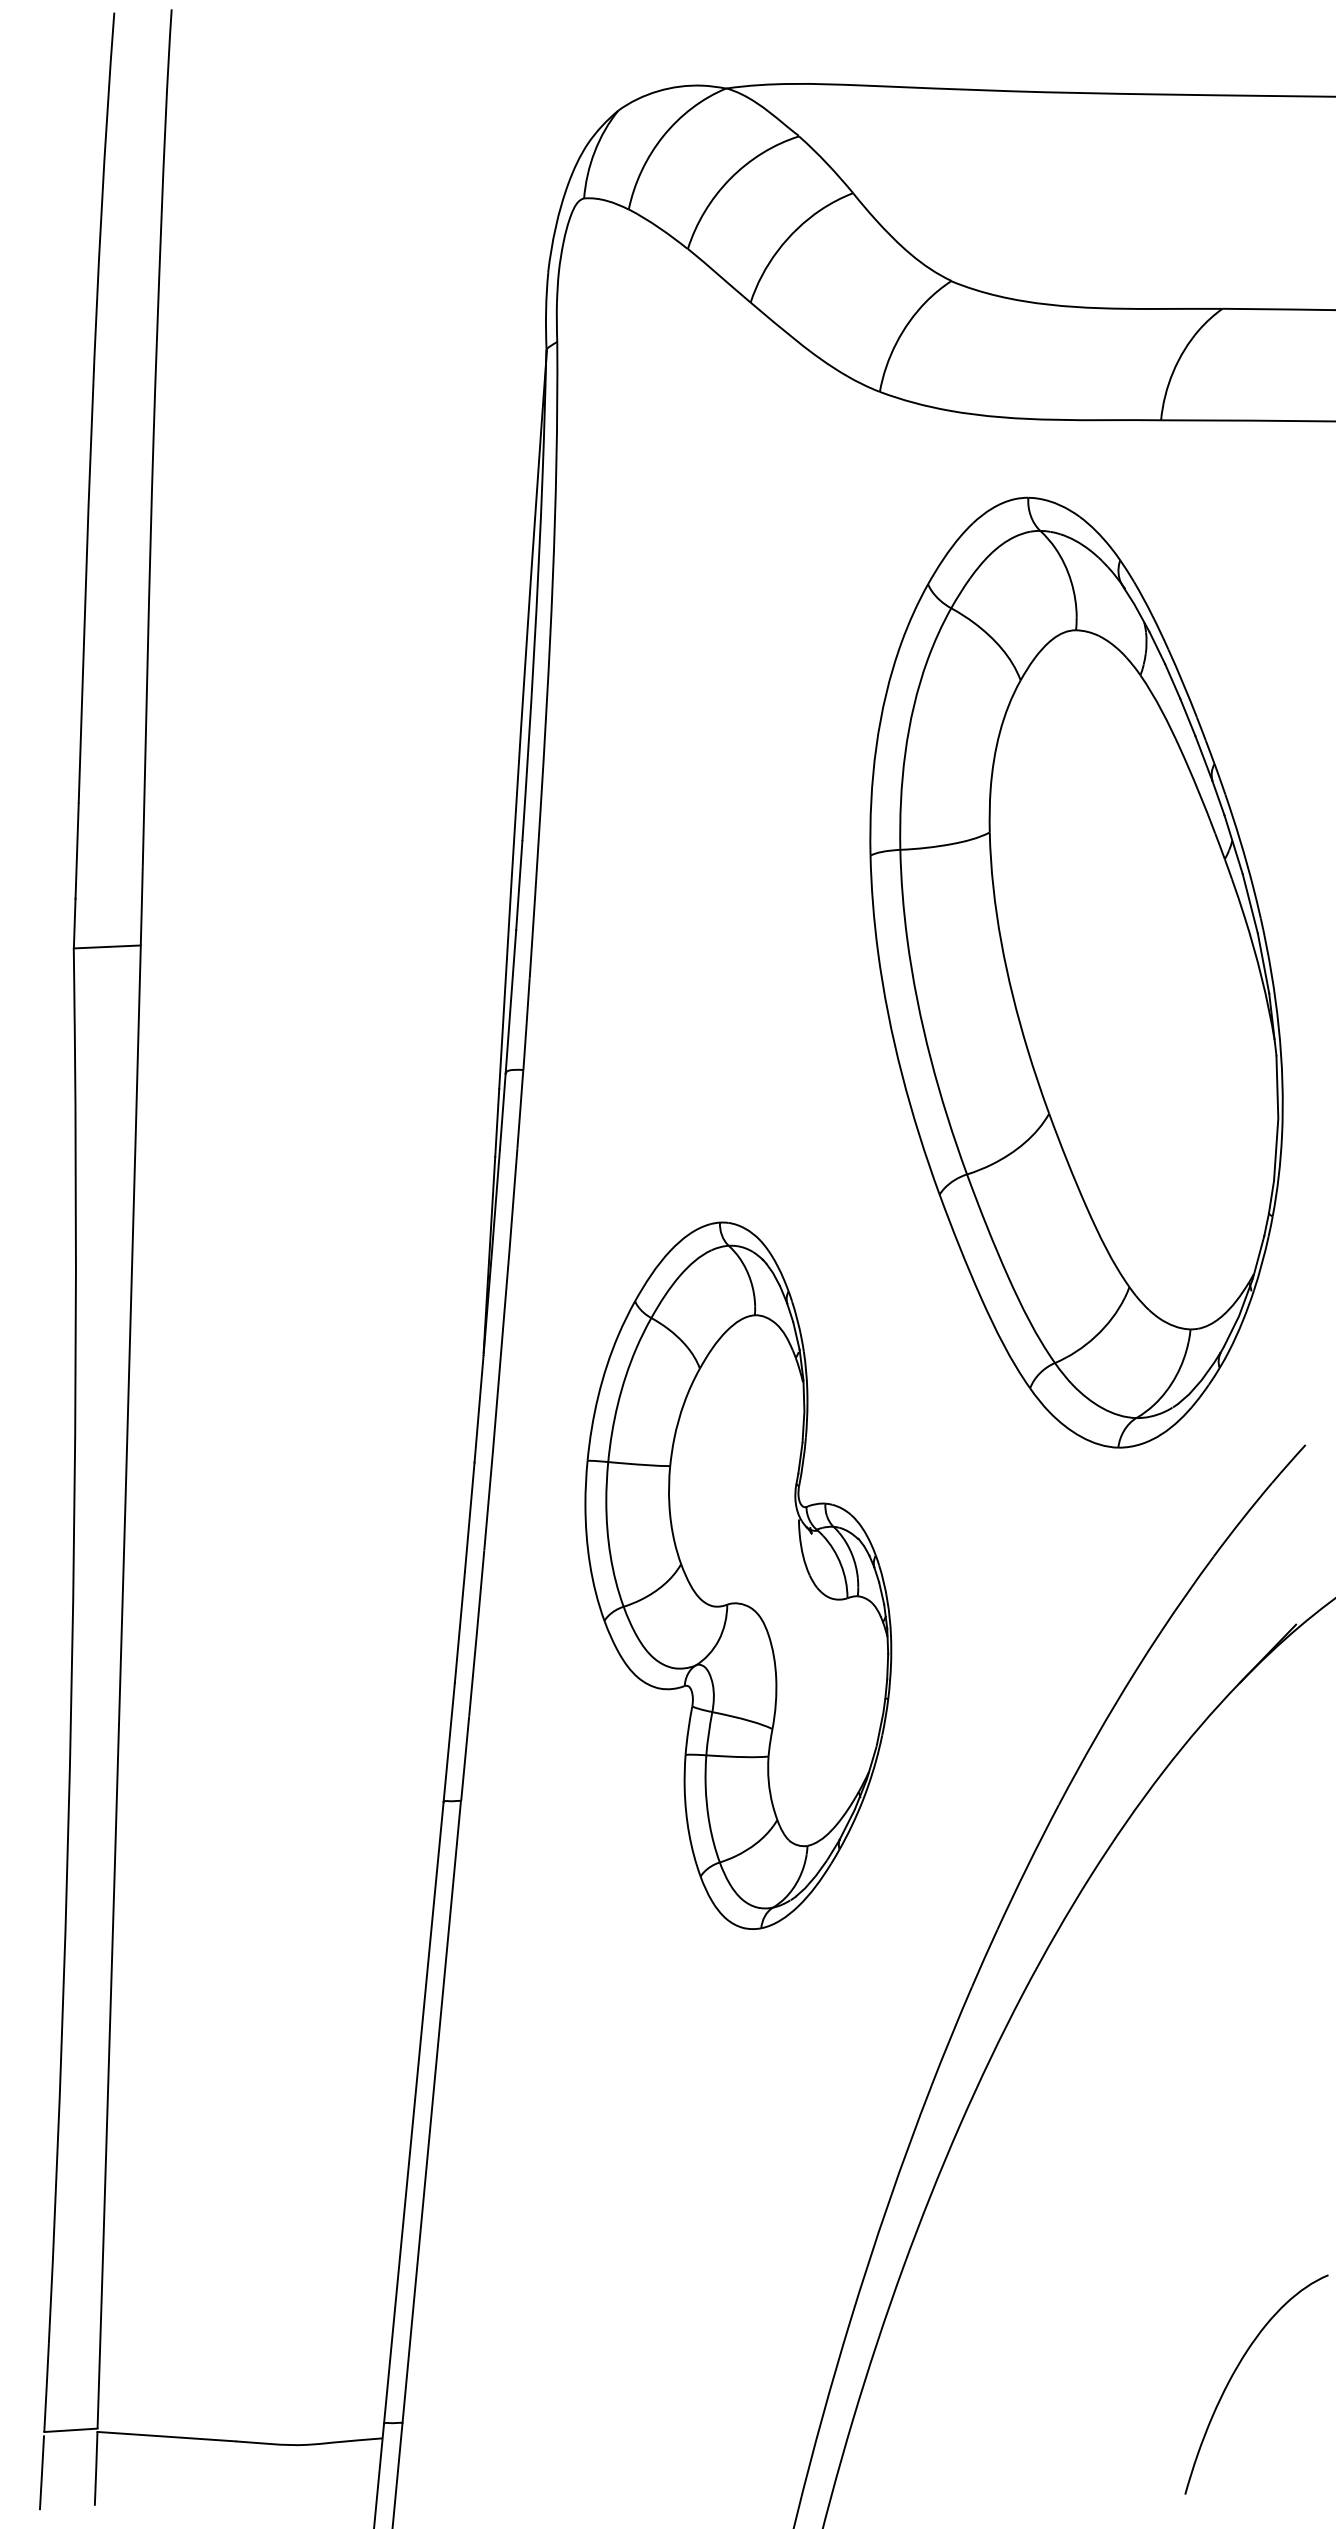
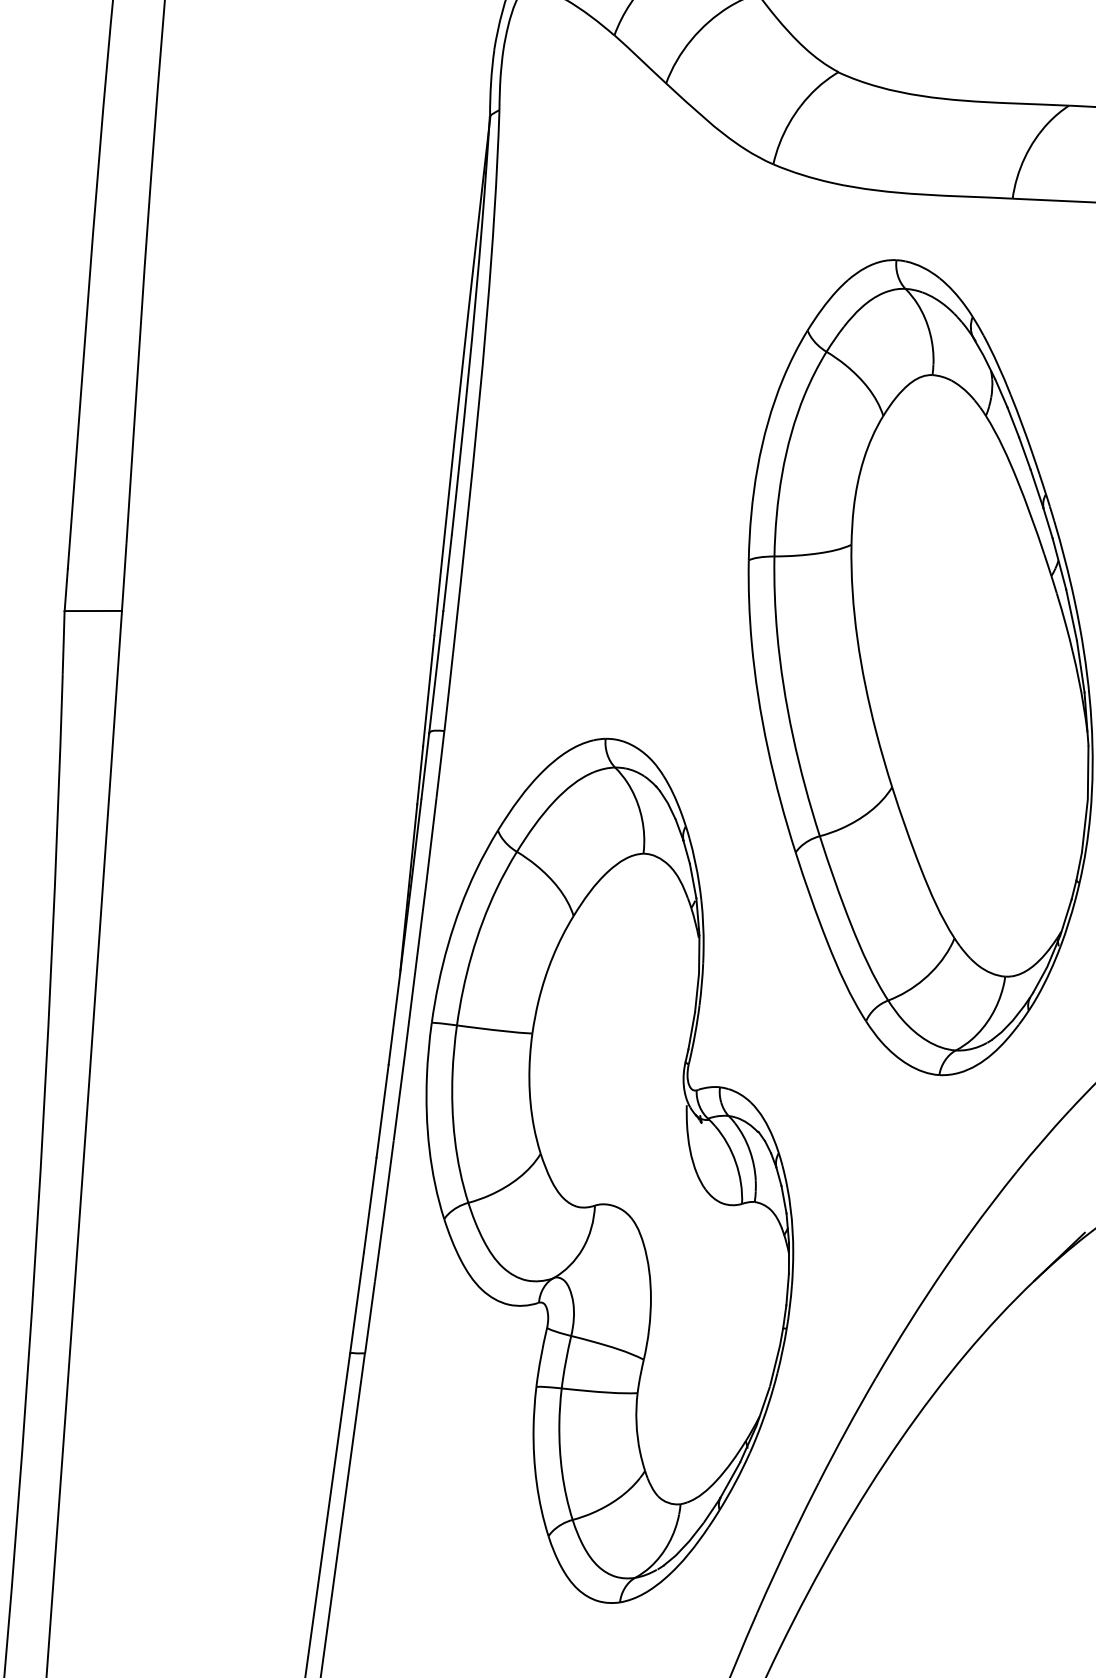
part: (738, 1575) -> (610, 1170), size x1.43

